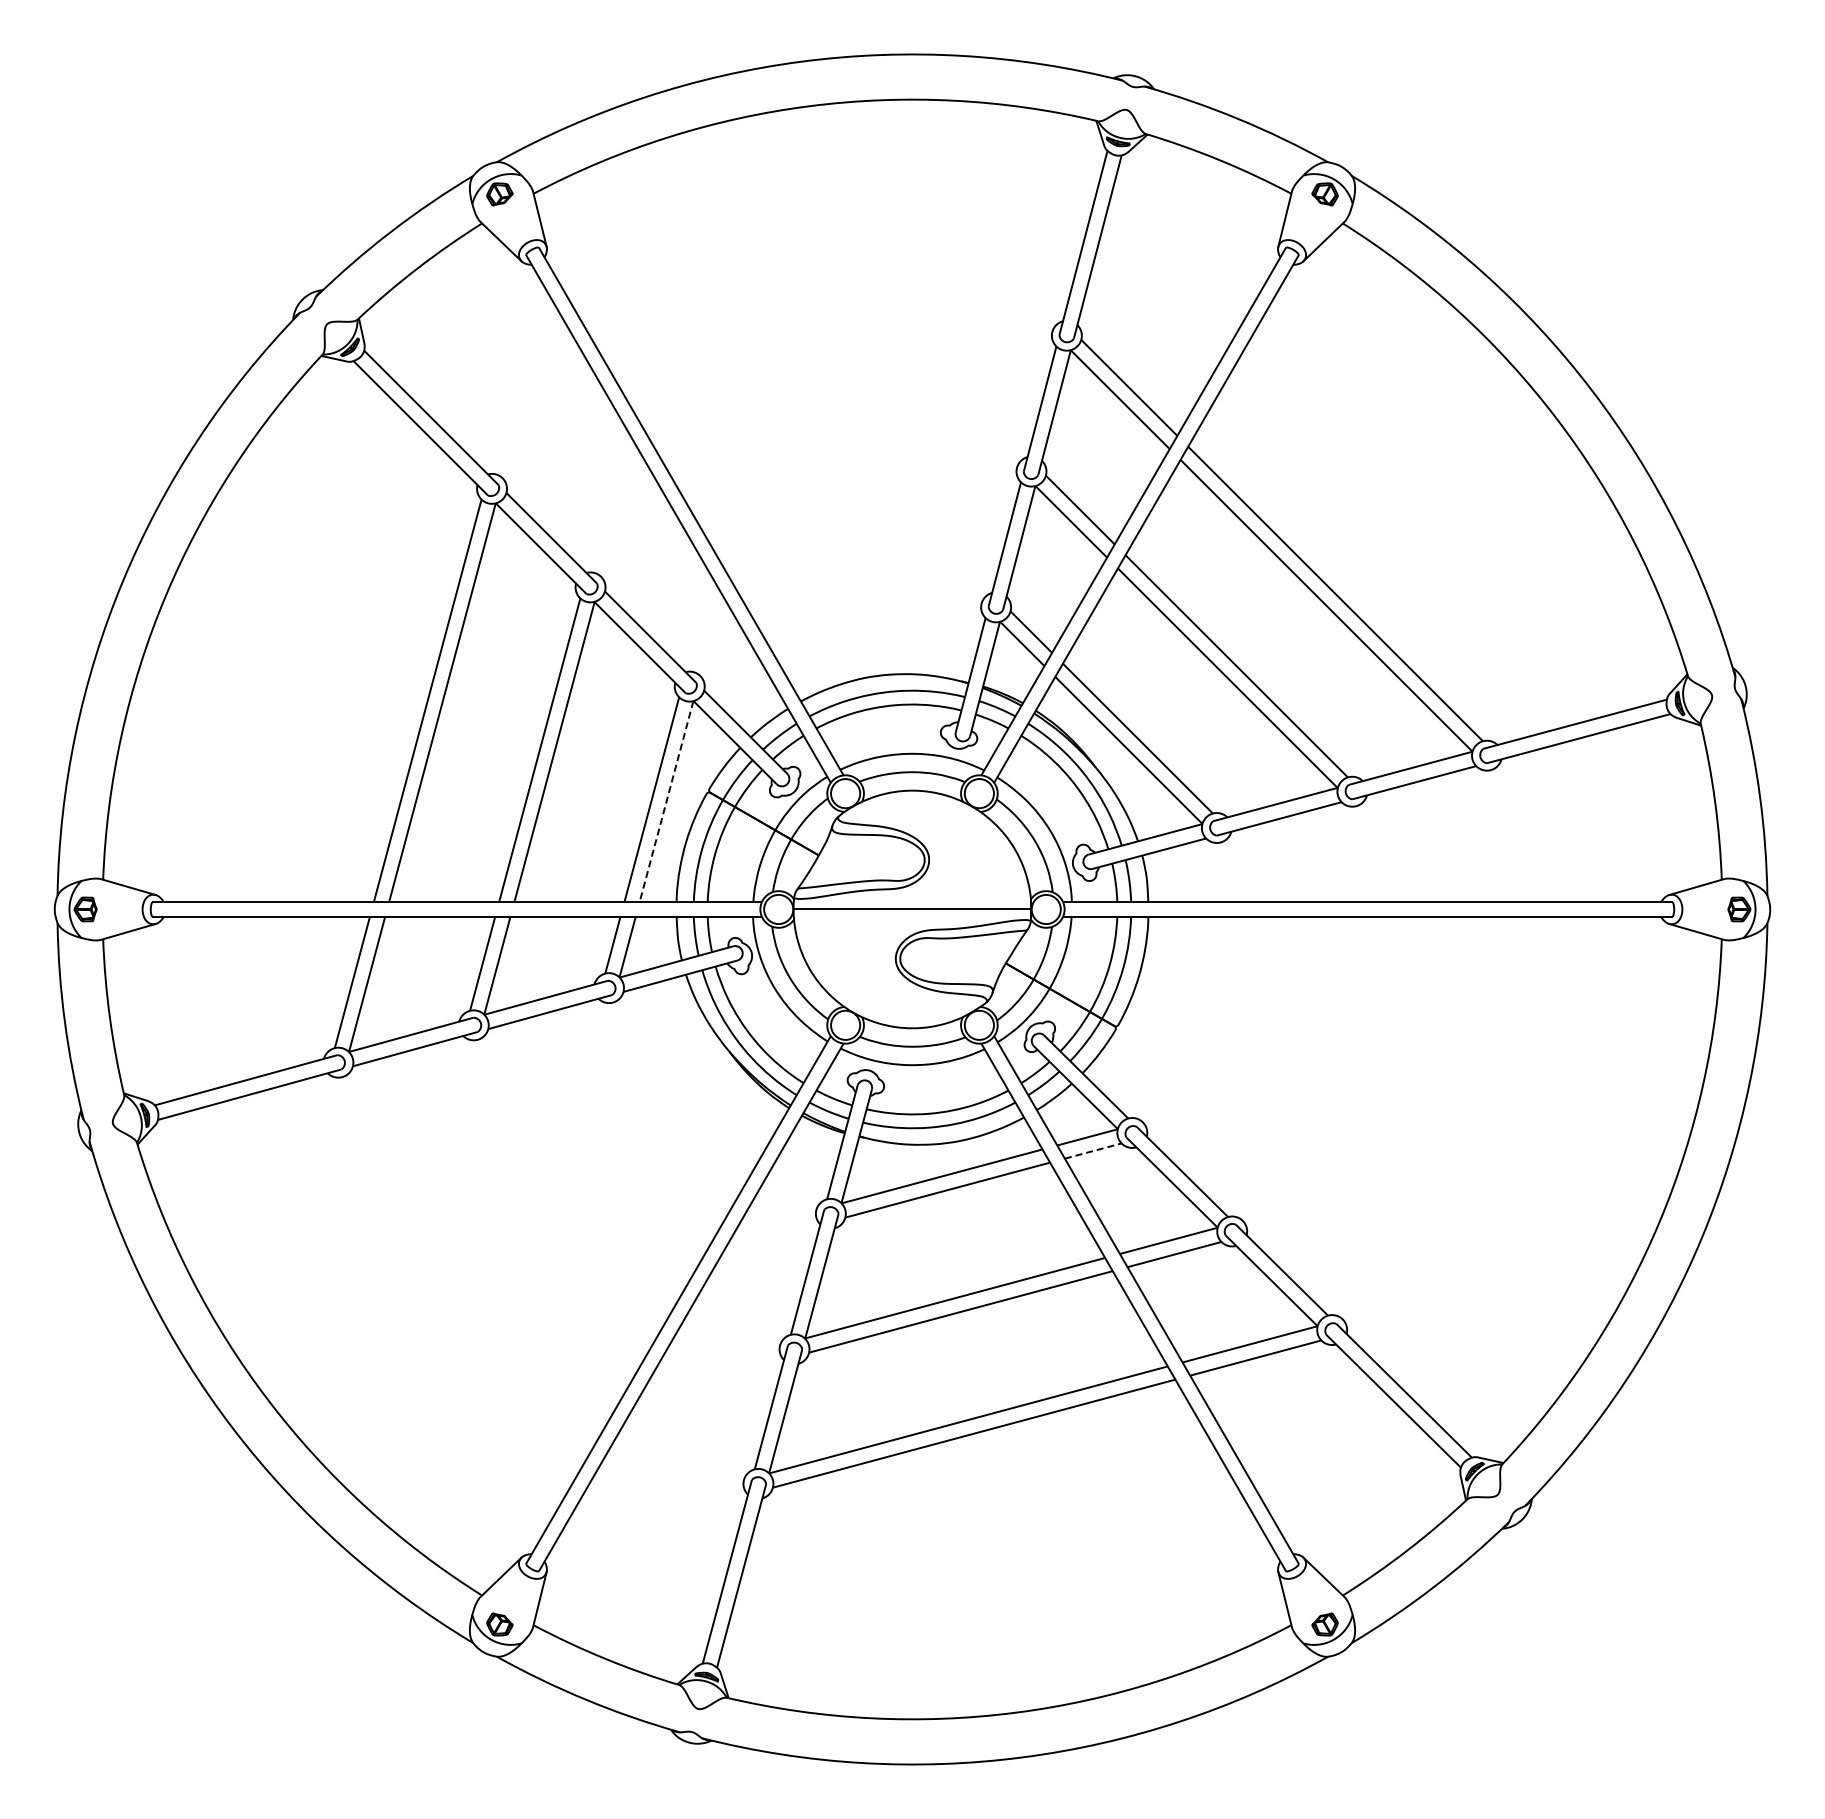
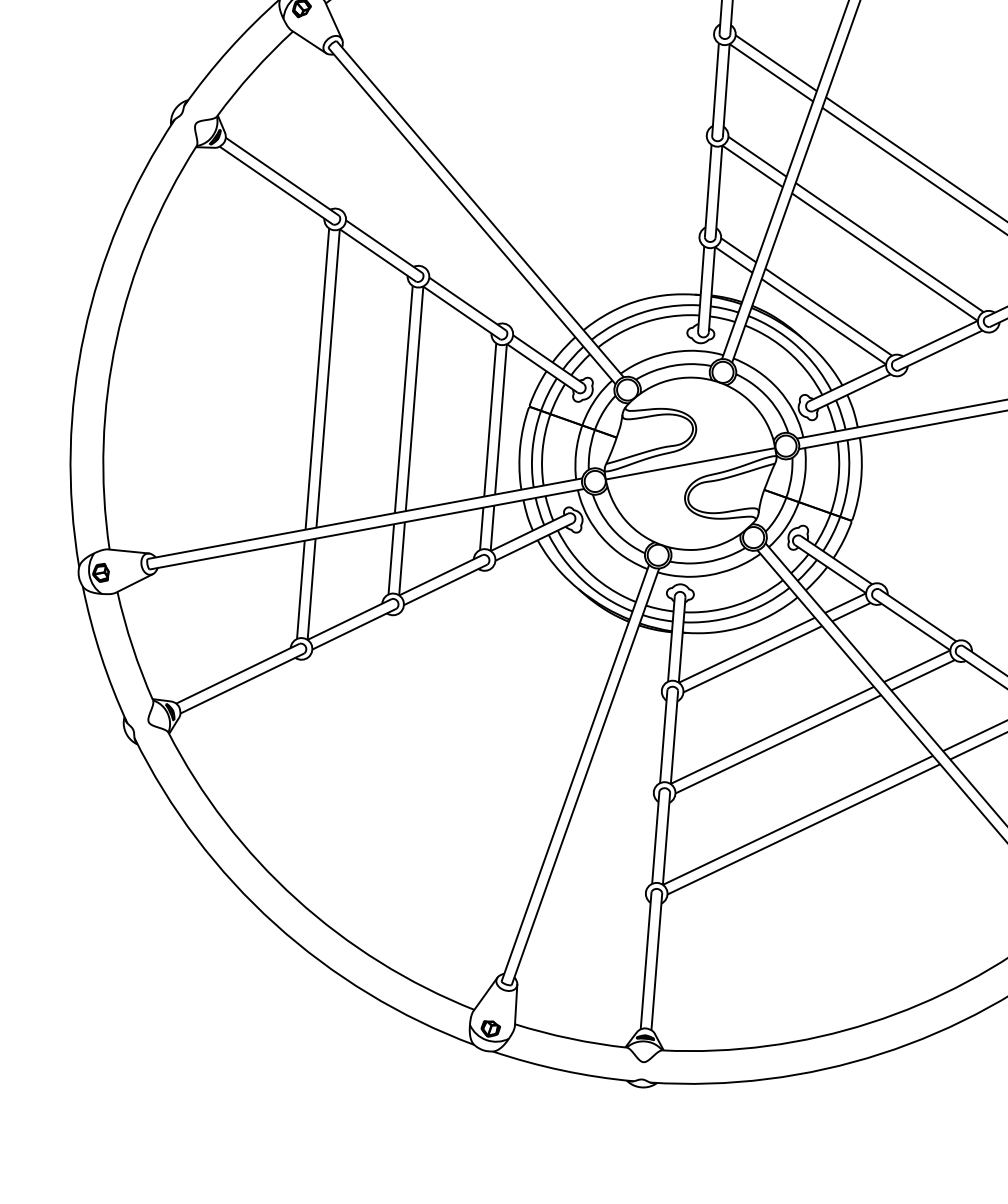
line: (666, 802) -> (501, 420), dashed -> solid
line: (1093, 1150) -> (851, 611), dashed -> solid

